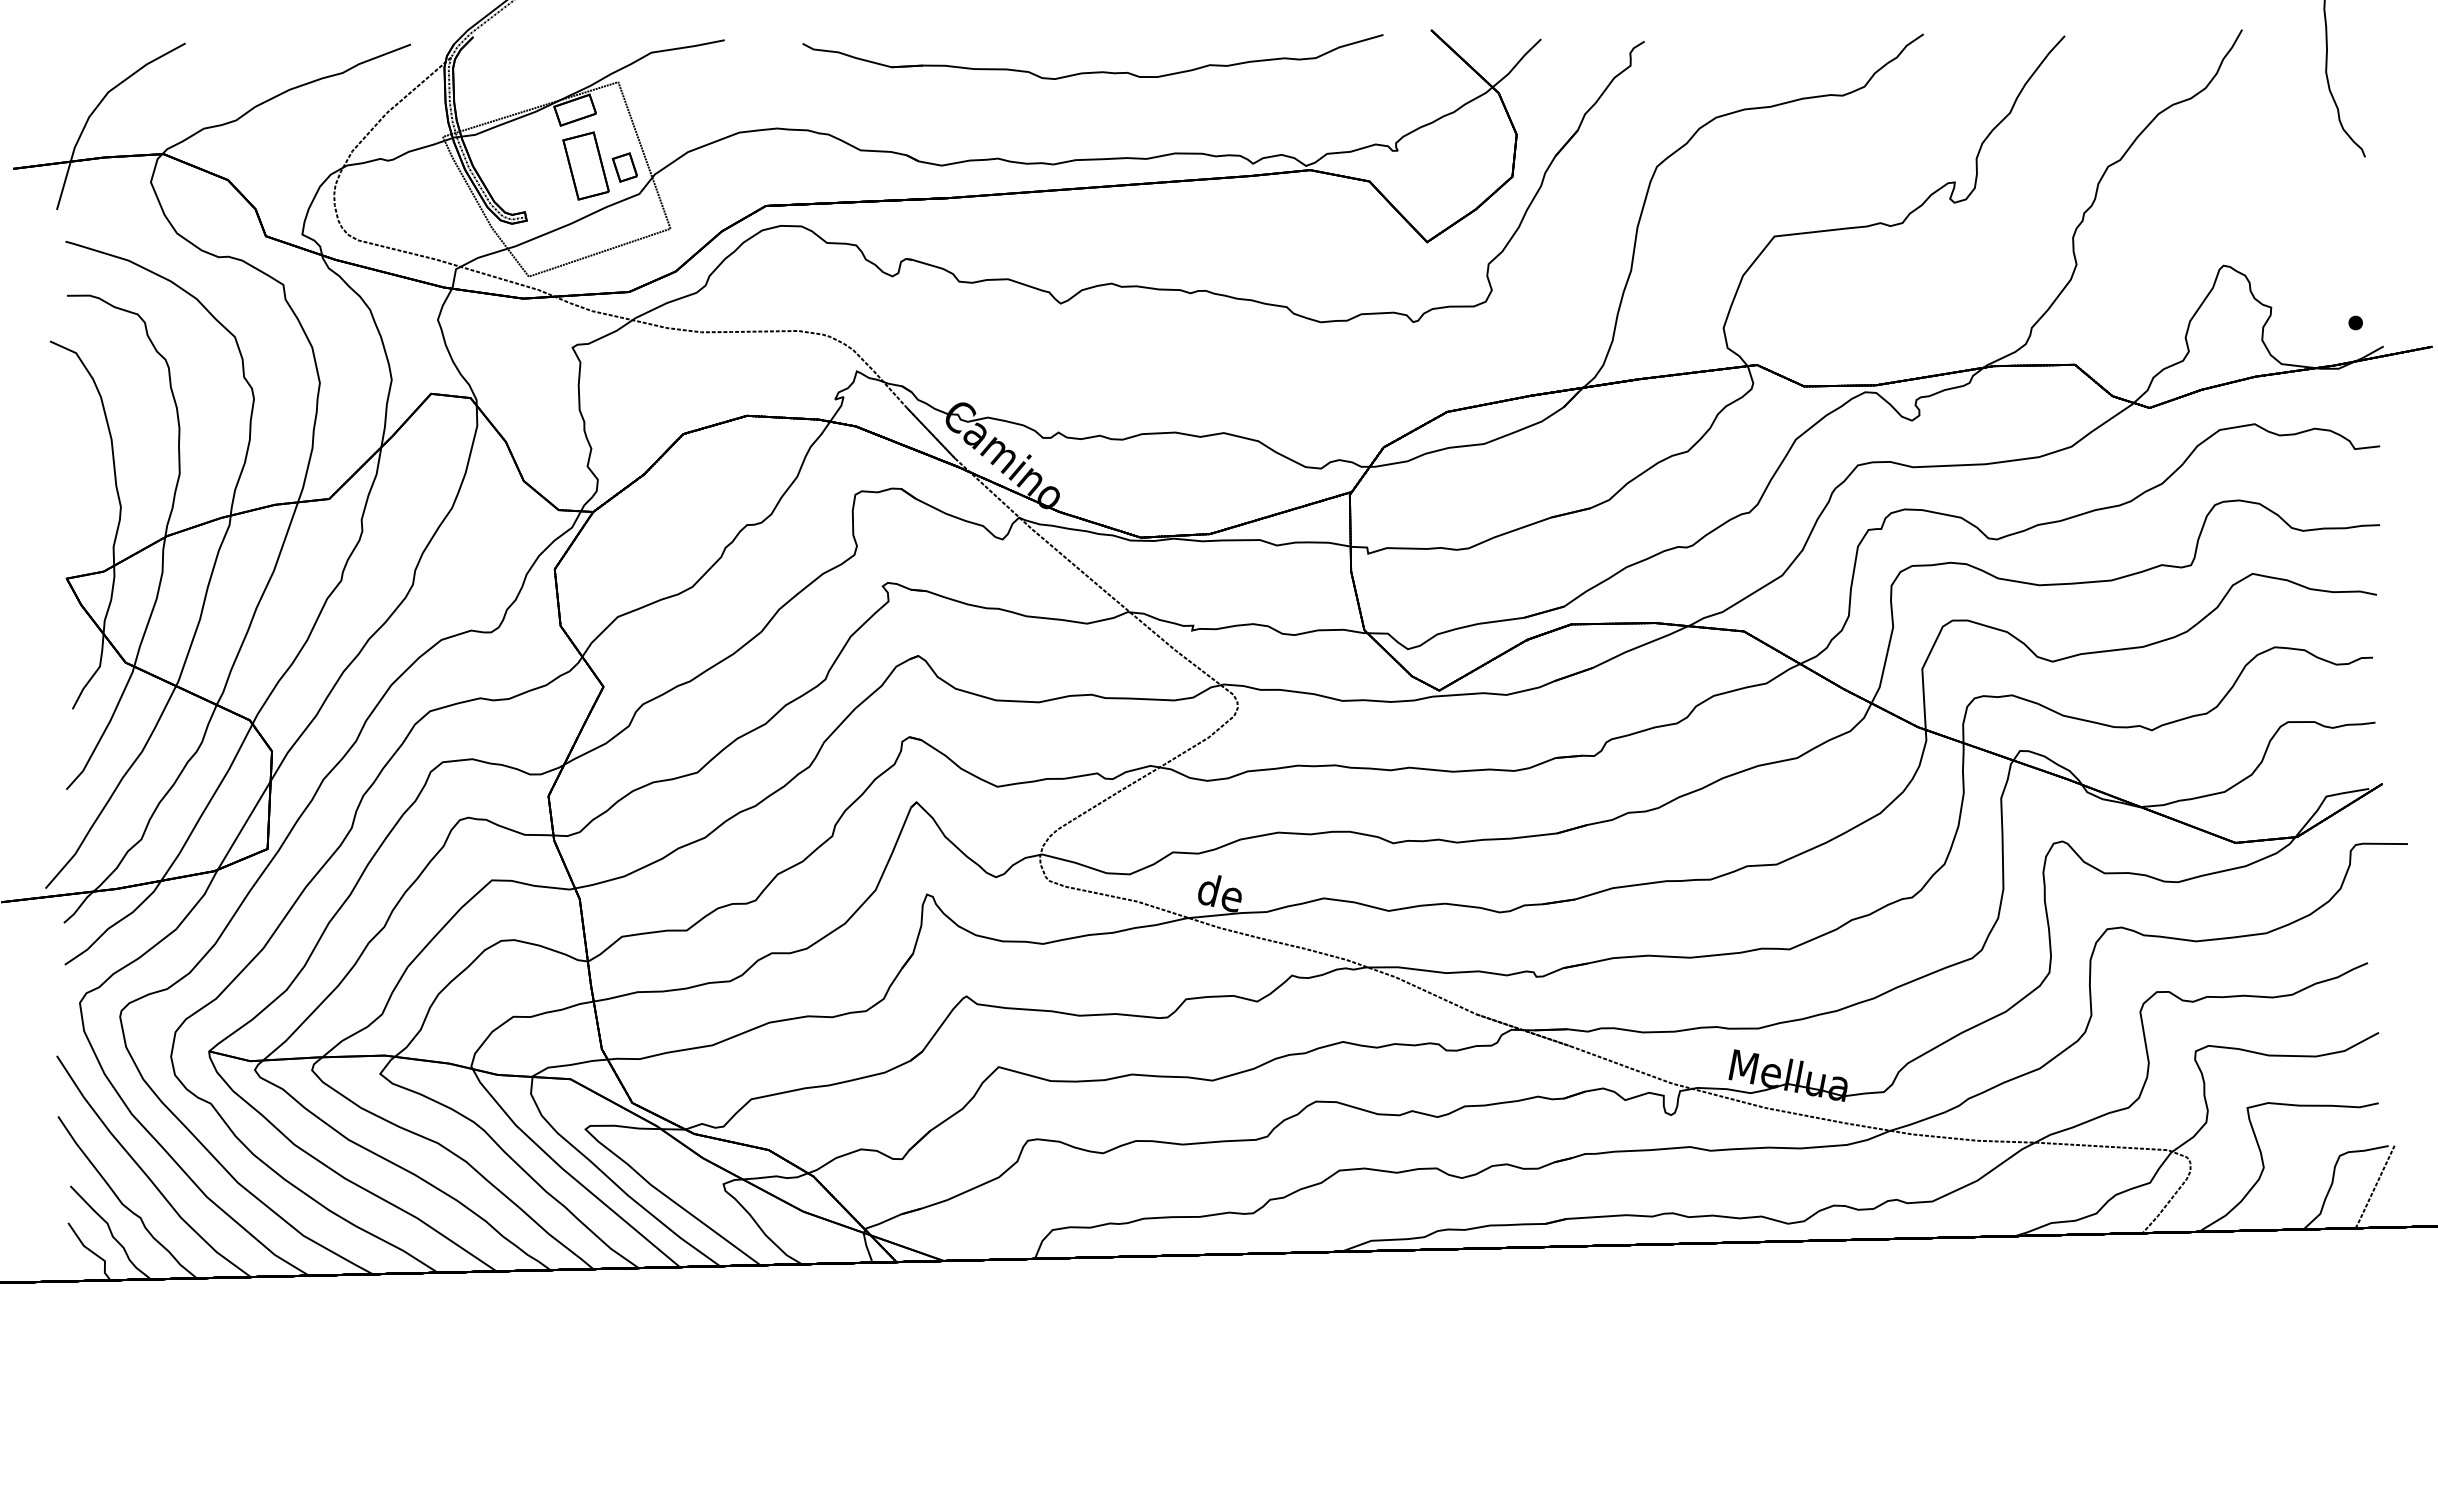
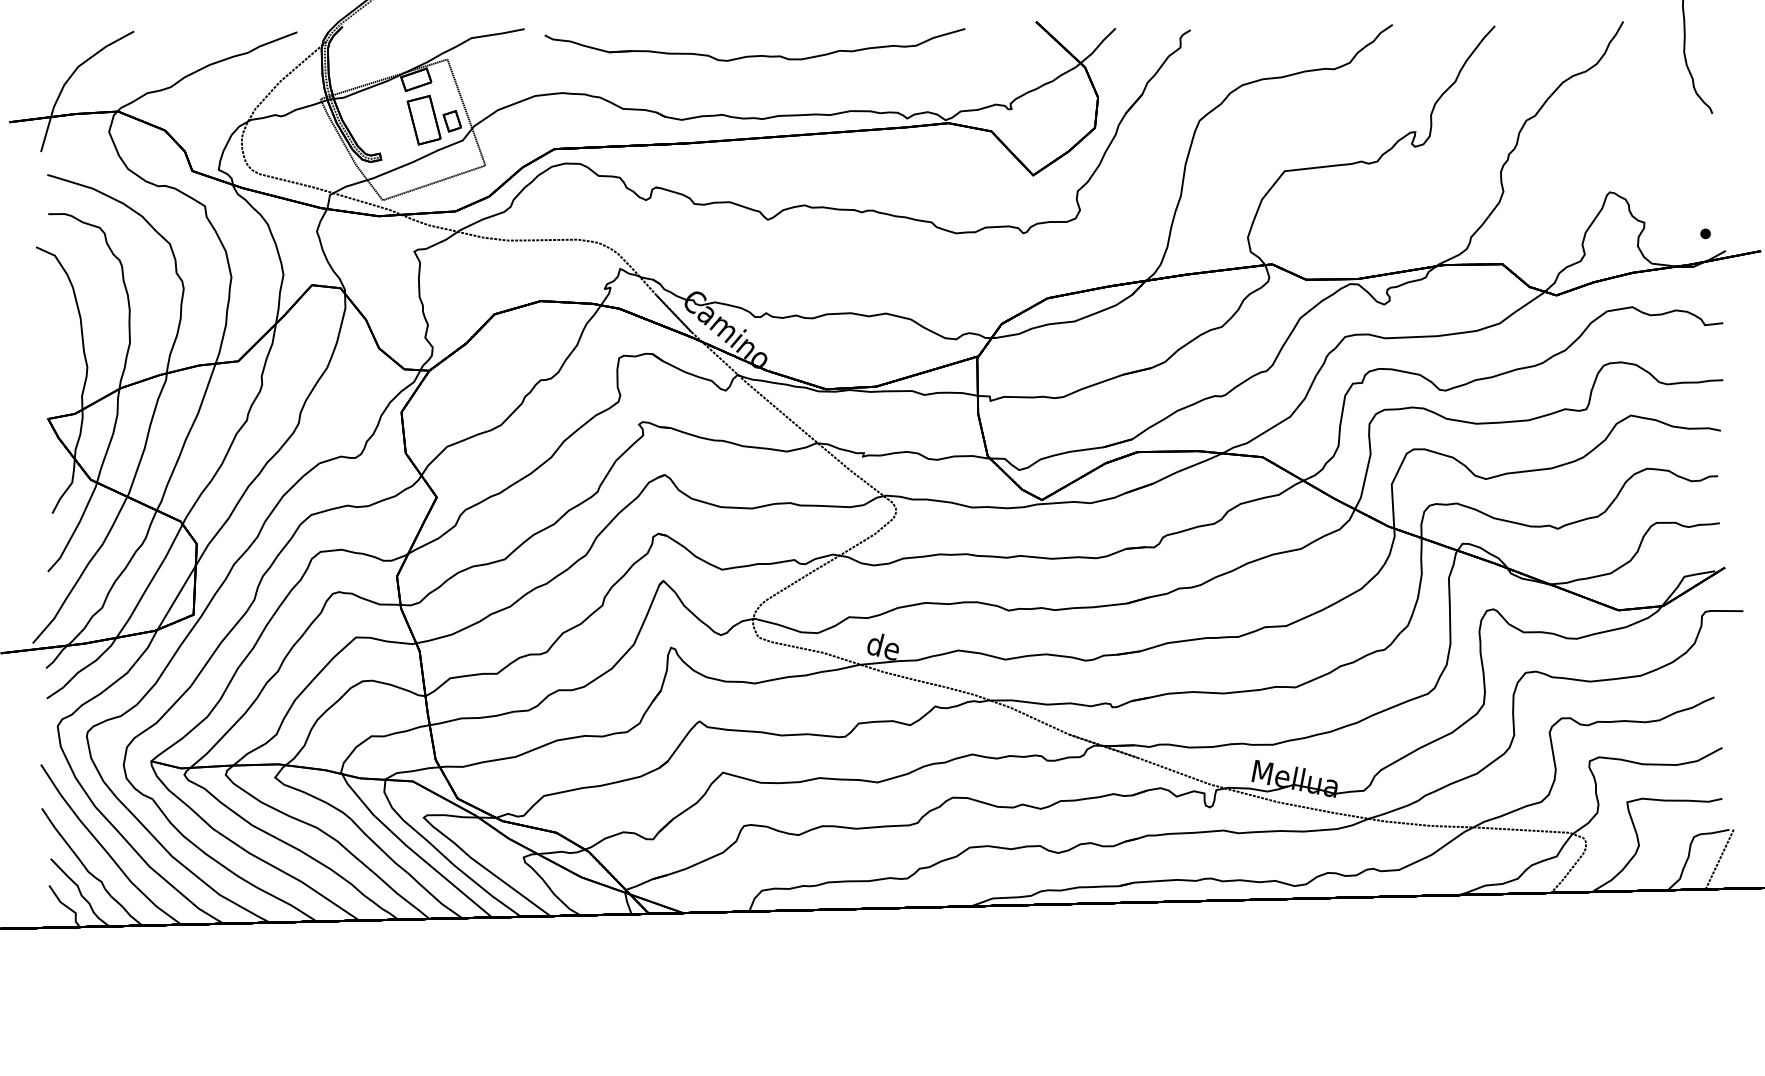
part: (1092, 71) -> (754, 55), moved

